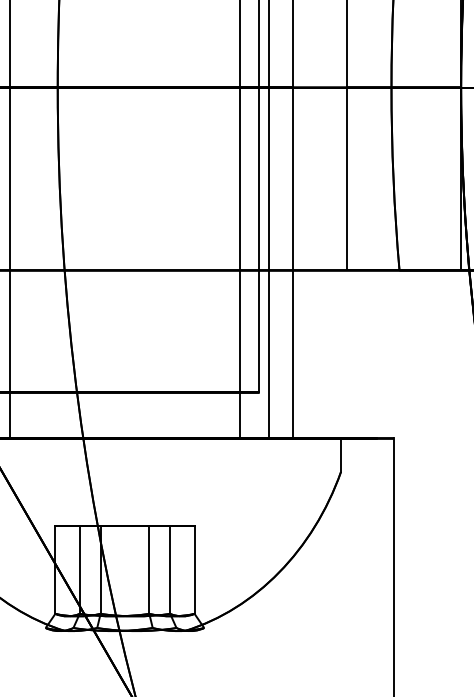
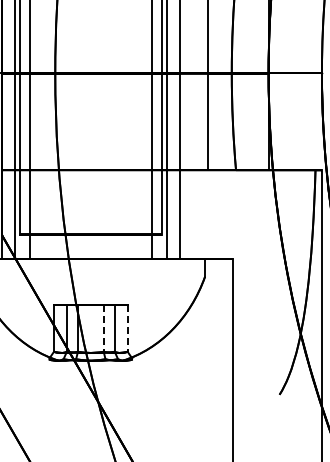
line: (148, 569) -> (103, 328), solid -> dashed
line: (194, 569) -> (127, 328), solid -> dashed

